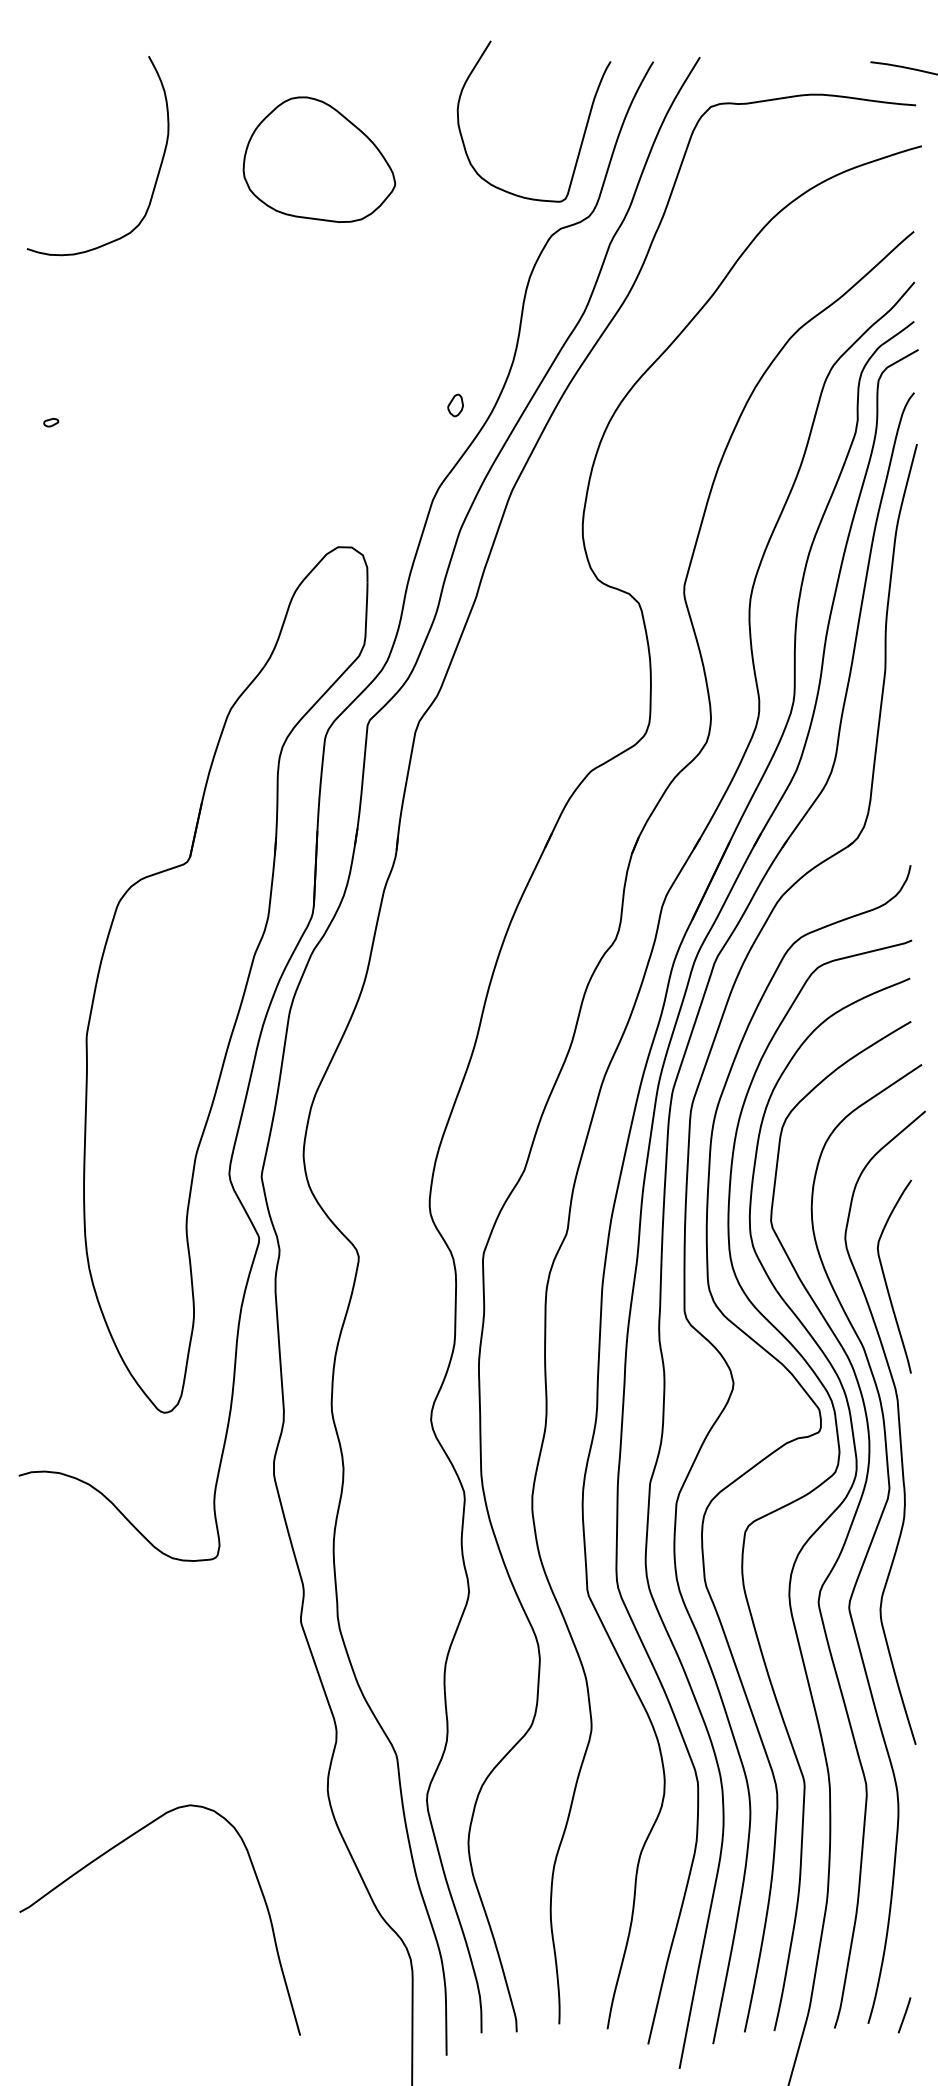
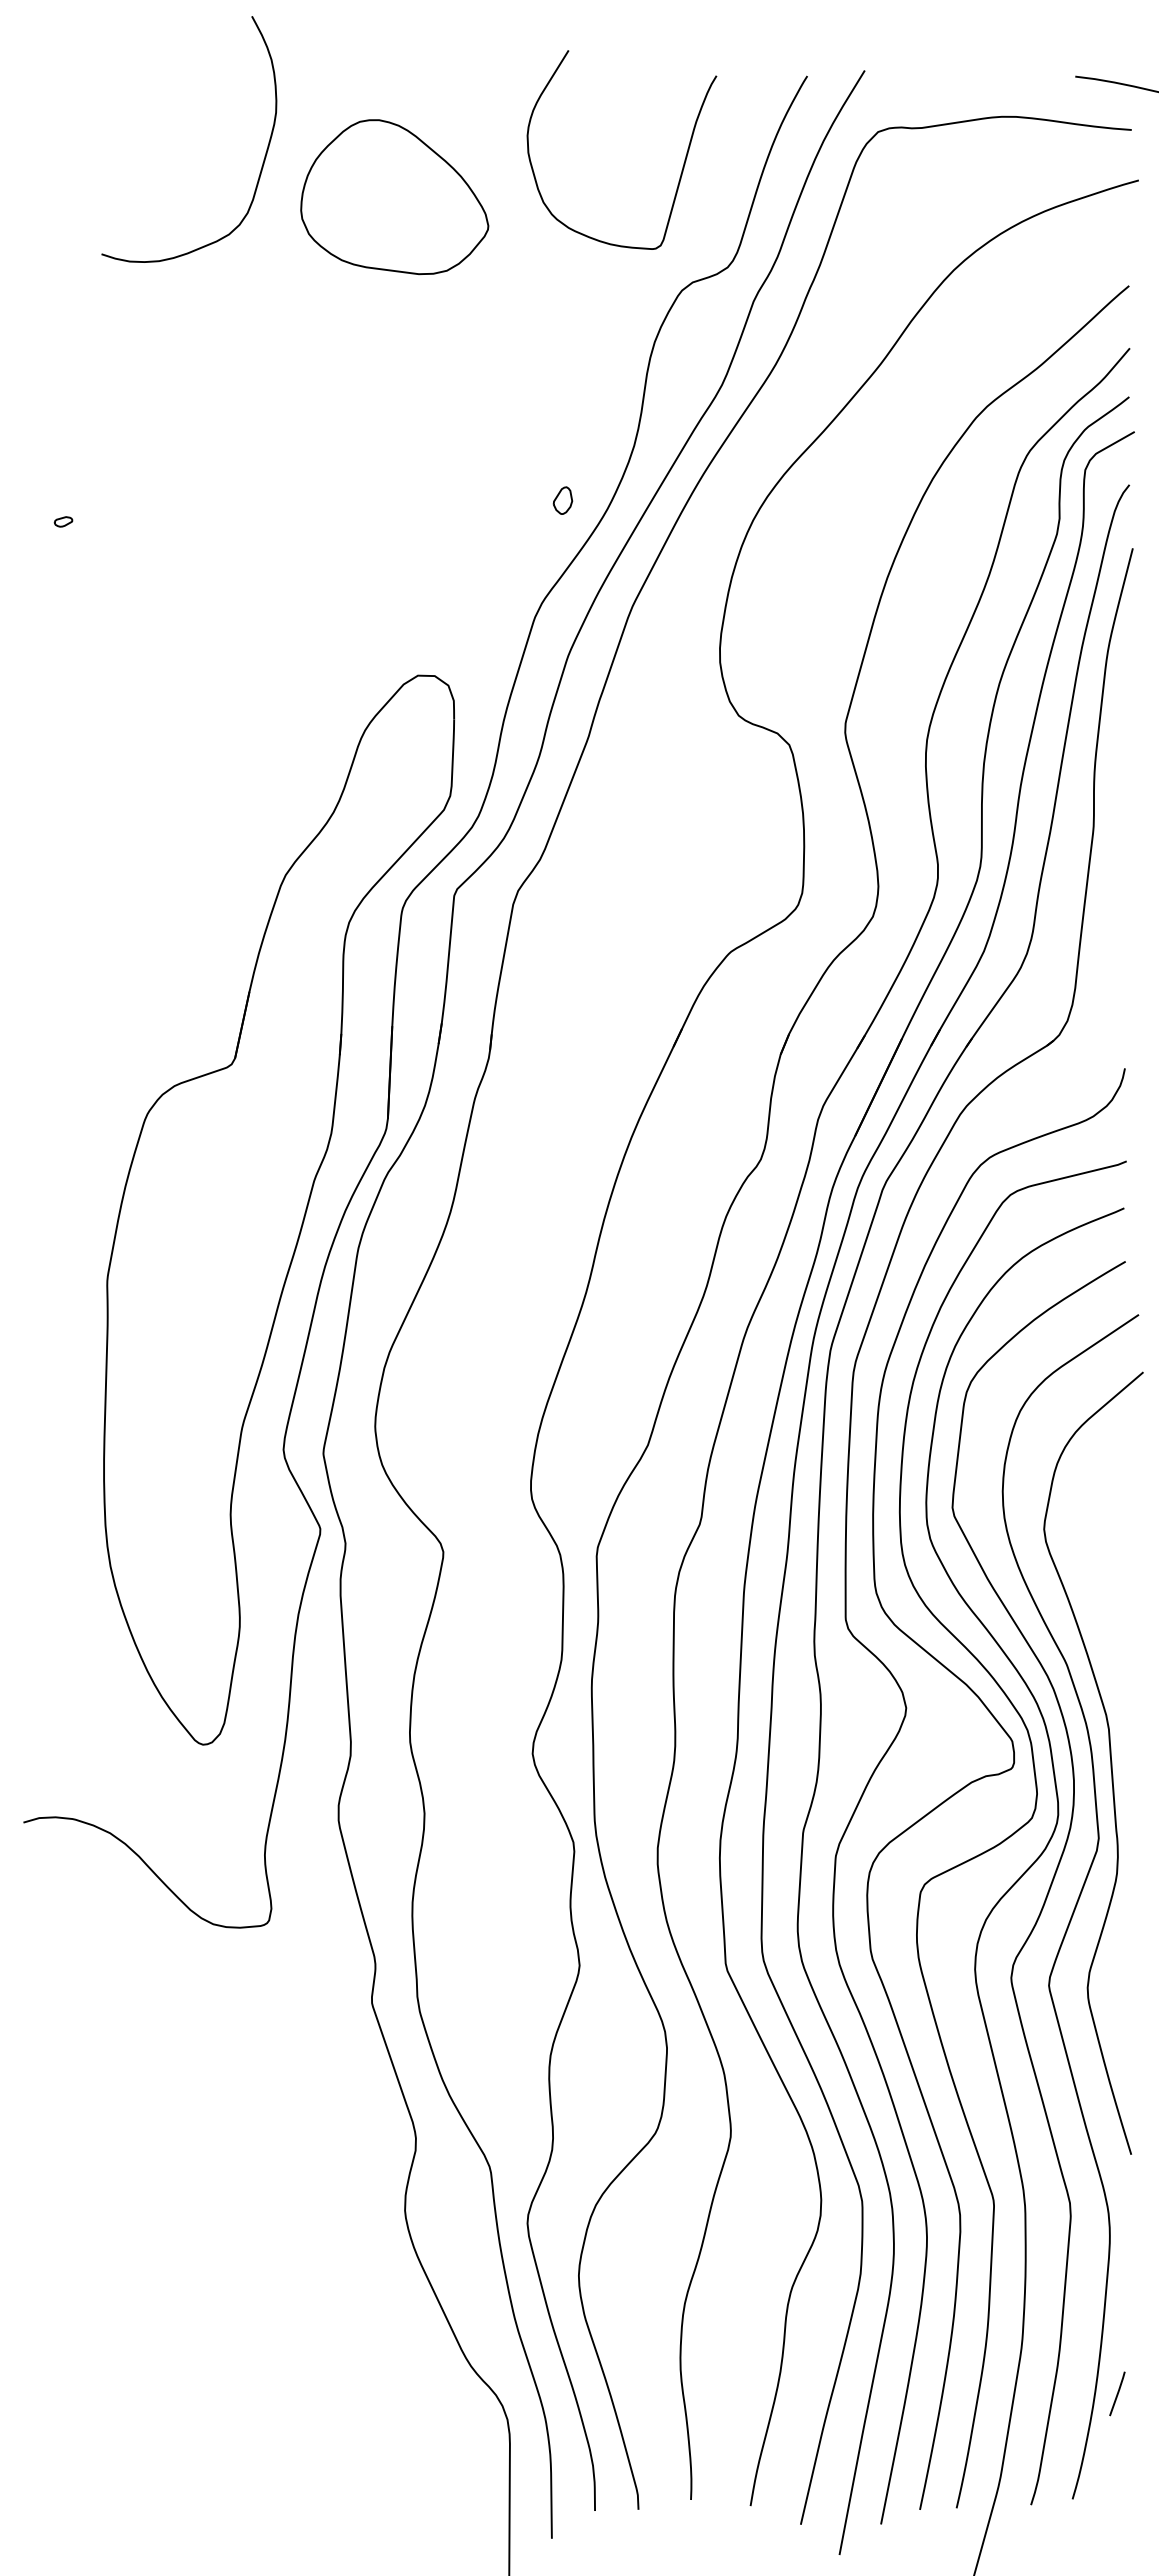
curve: (583, 134) -> (682, 166), moved
curve: (157, 174) -> (262, 162), moved
curve: (885, 1279) -> (1094, 1580), removed
curve: (112, 1849) -> (139, 2283), removed
line: (904, 2015) -> (1117, 2393), moved

